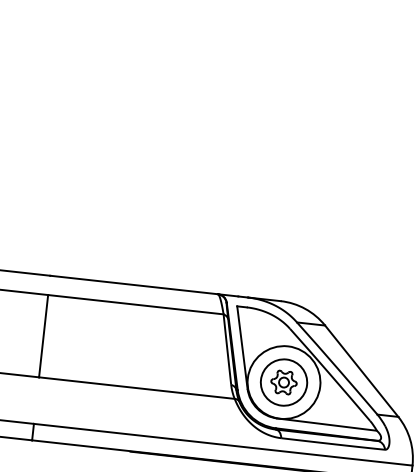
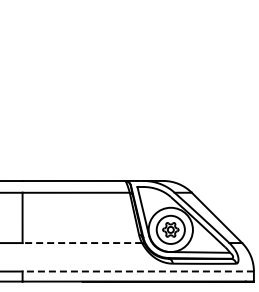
line: (137, 388) -> (82, 243), solid -> dashed
line: (223, 444) -> (138, 271), solid -> dashed

